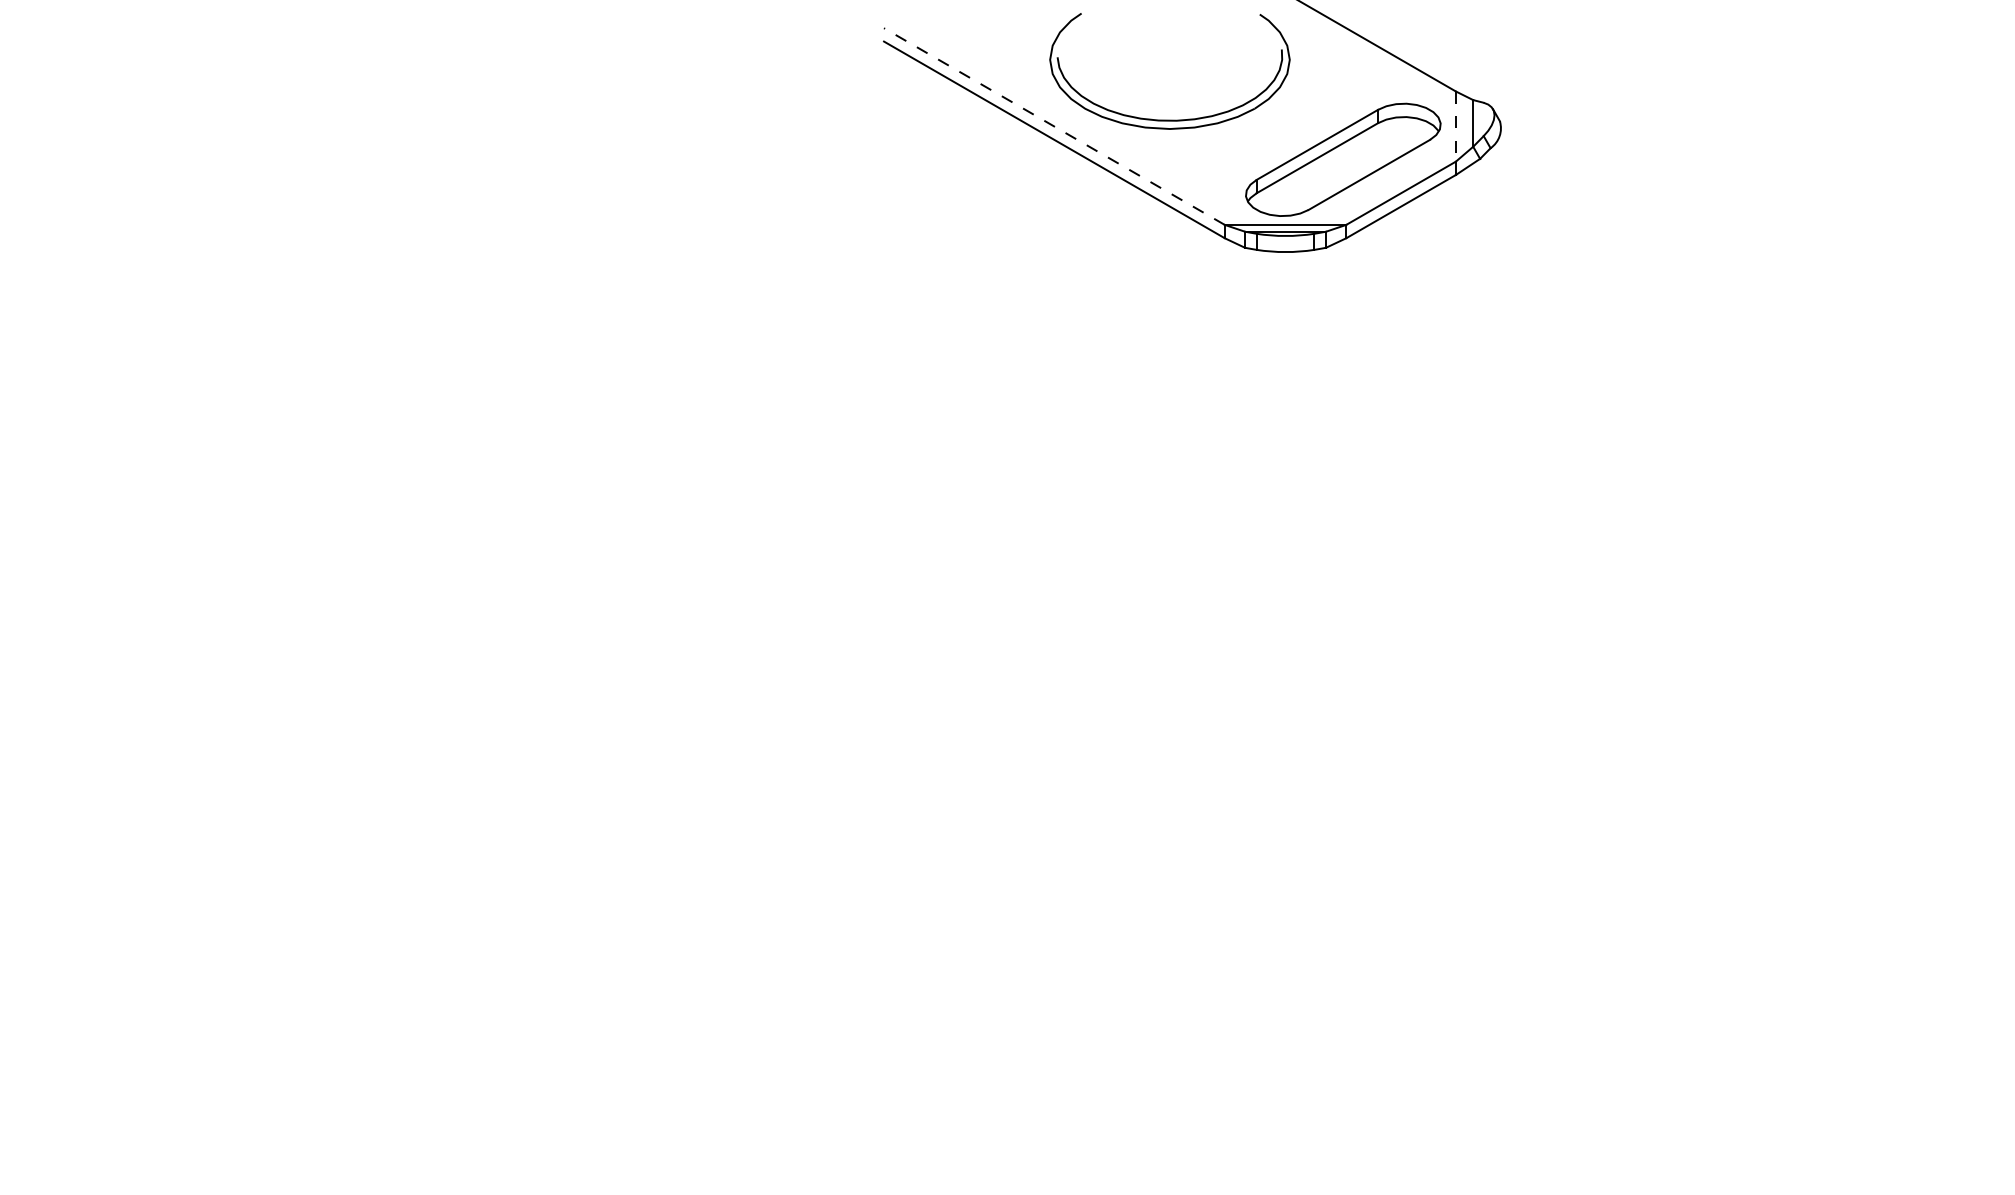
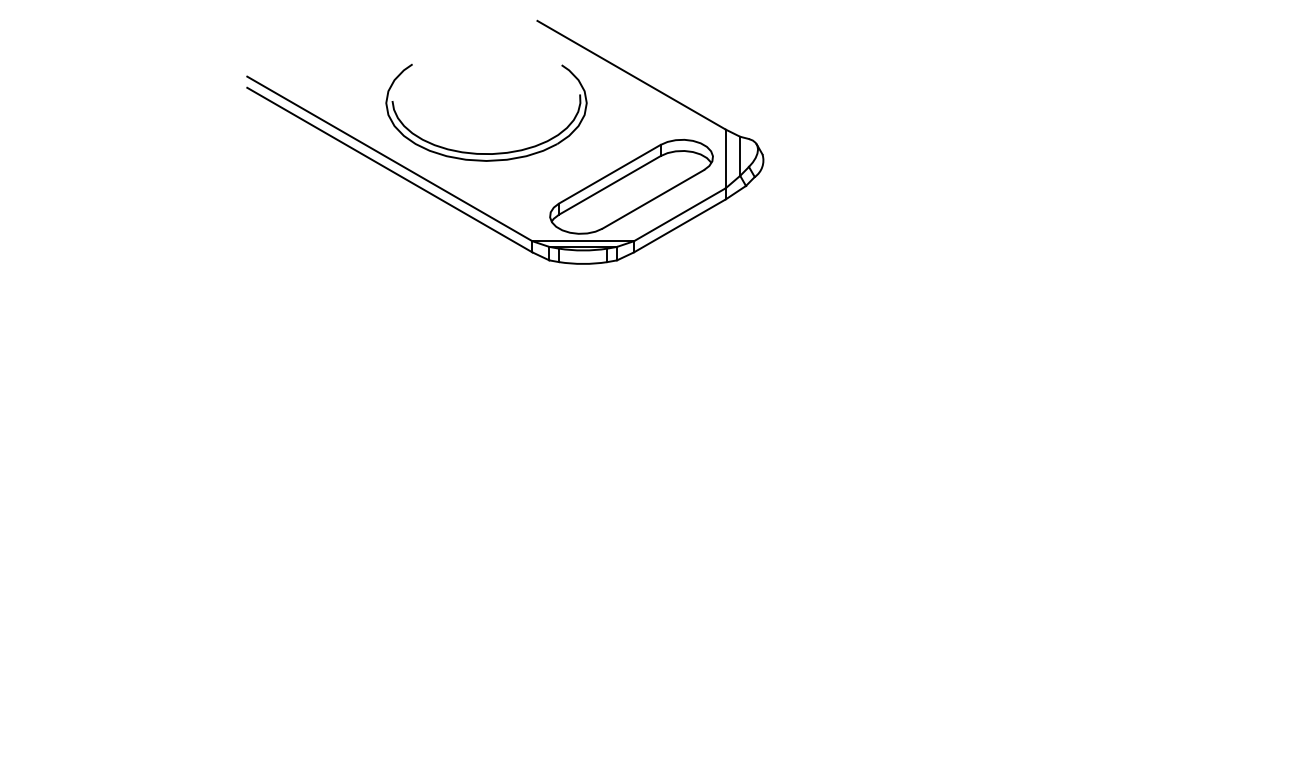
line: (1054, 126) -> (389, 158), dashed -> solid
line: (1455, 127) -> (725, 159), dashed -> solid

